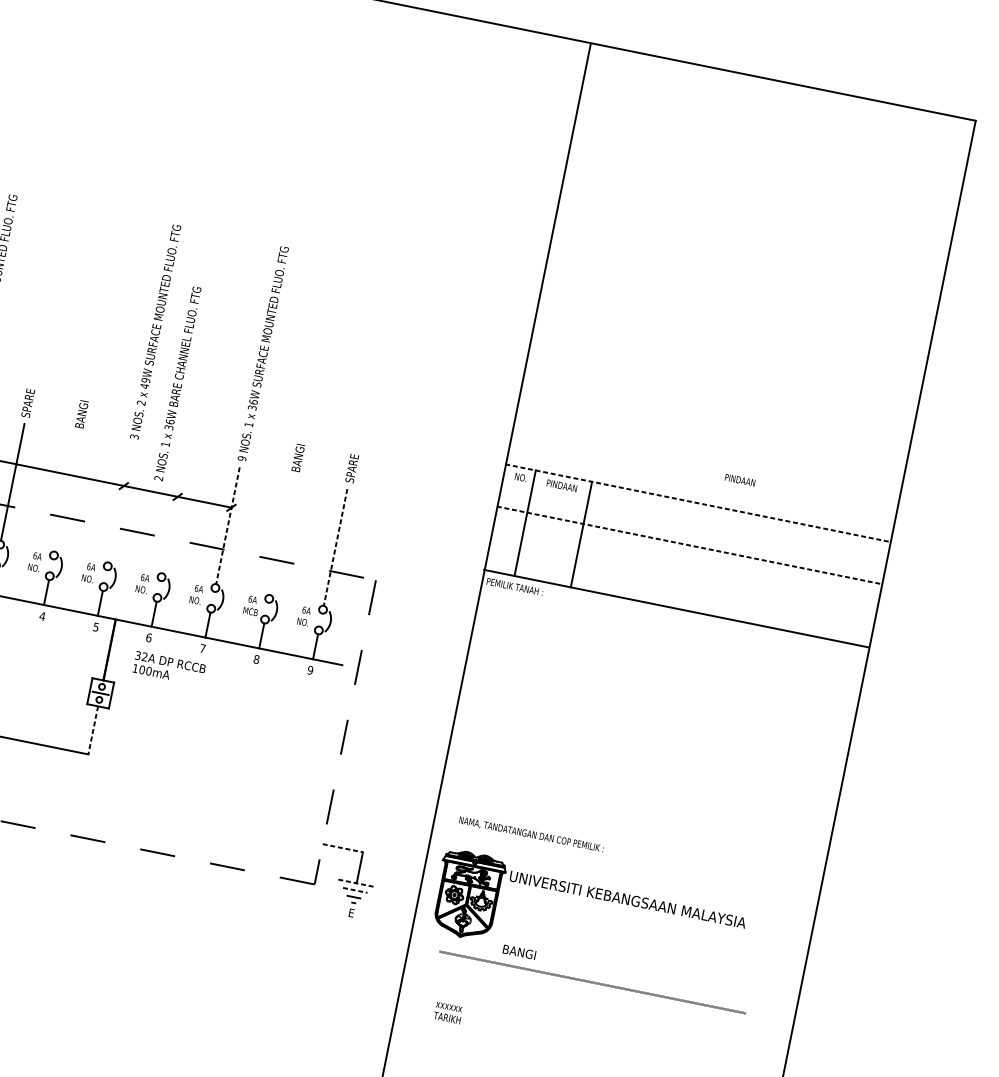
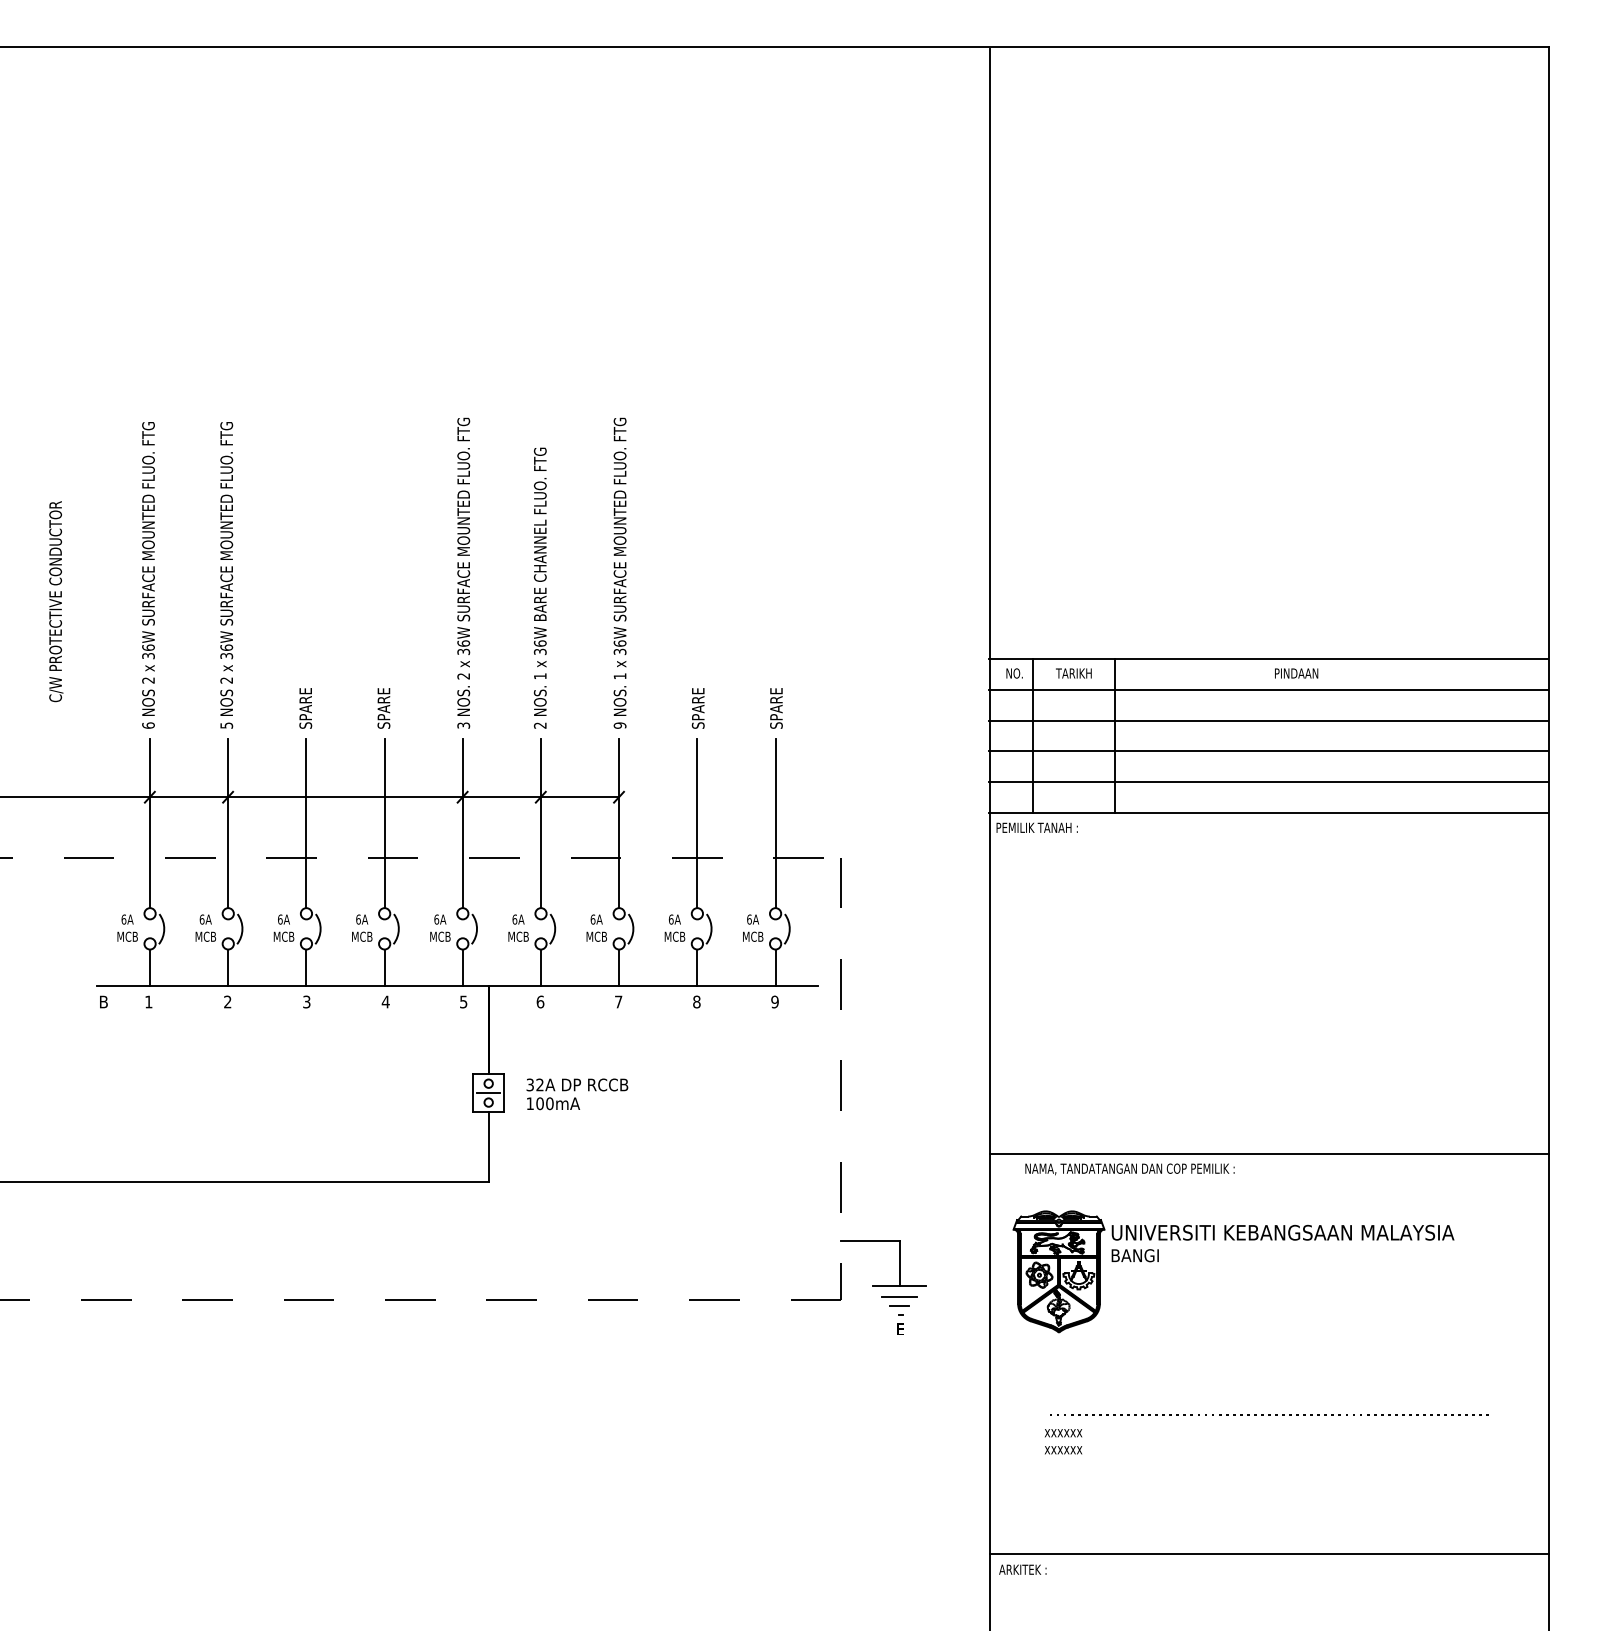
text: (145, 383) -> (463, 647), 49W -> 36W
text: (177, 383) -> (539, 587), moved
text: (81, 414) -> (383, 708), BANGI -> SPARE
text: (297, 457) -> (697, 708), BANGI -> SPARE
text: (740, 480) -> (1296, 673), moved
text: (561, 485) -> (1073, 673), PINDAAN -> TARIKH
line: (66, 493) -> (384, 823), added
line: (697, 503) -> (1268, 659), dashed -> solid
line: (120, 504) -> (462, 823), added
line: (174, 515) -> (541, 823), added
line: (693, 524) -> (1268, 690), added
line: (228, 525) -> (619, 823), dashed -> solid
line: (281, 536) -> (697, 823), added
line: (689, 545) -> (1268, 720), dashed -> solid
line: (335, 547) -> (775, 823), dashed -> solid
line: (684, 566) -> (1268, 751), added
text: (35, 568) -> (362, 936), NO. -> MCB
text: (89, 579) -> (441, 936), NO. -> MCB
line: (680, 587) -> (1268, 782), added
text: (143, 589) -> (519, 936), NO. -> MCB
text: (197, 600) -> (597, 936), NO. -> MCB
text: (304, 622) -> (753, 936), NO. -> MCB
text: (169, 668) -> (577, 1094), moved
line: (93, 730) -> (488, 1146), dashed -> solid
line: (629, 843) -> (1269, 1153), added
line: (342, 848) -> (870, 1241), dashed -> solid
line: (356, 883) -> (899, 1286), dashed -> solid
line: (355, 890) -> (899, 1296), dashed -> solid
text: (518, 952) -> (1134, 1255), moved
line: (593, 982) -> (1269, 1414), moved
text: (447, 1017) -> (1063, 1448), TARIKH -> xxxxxx

